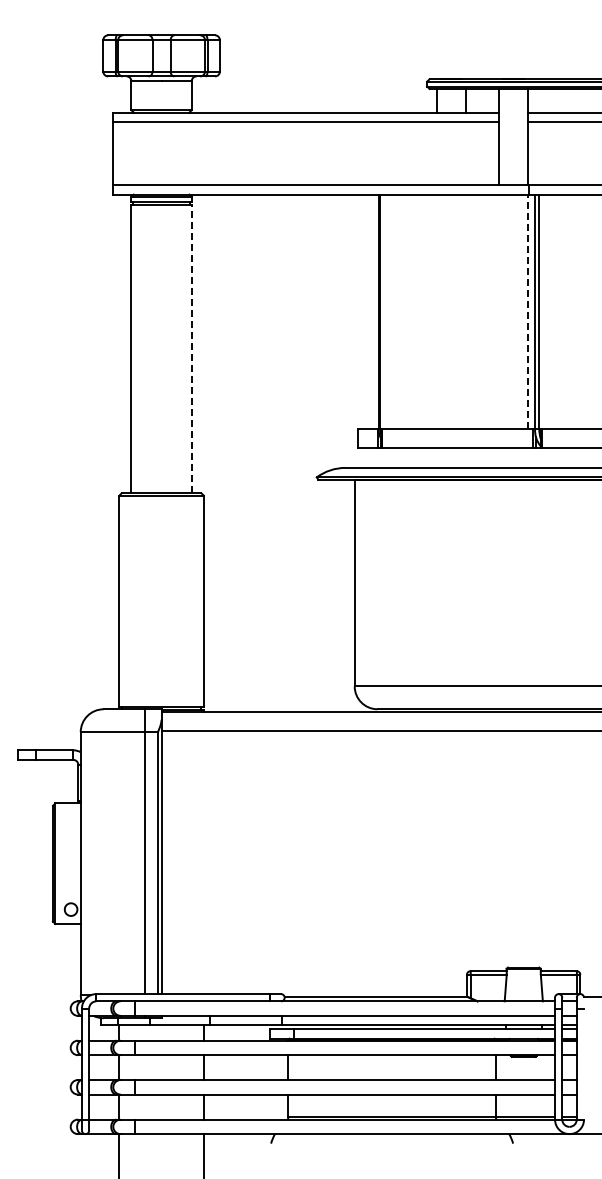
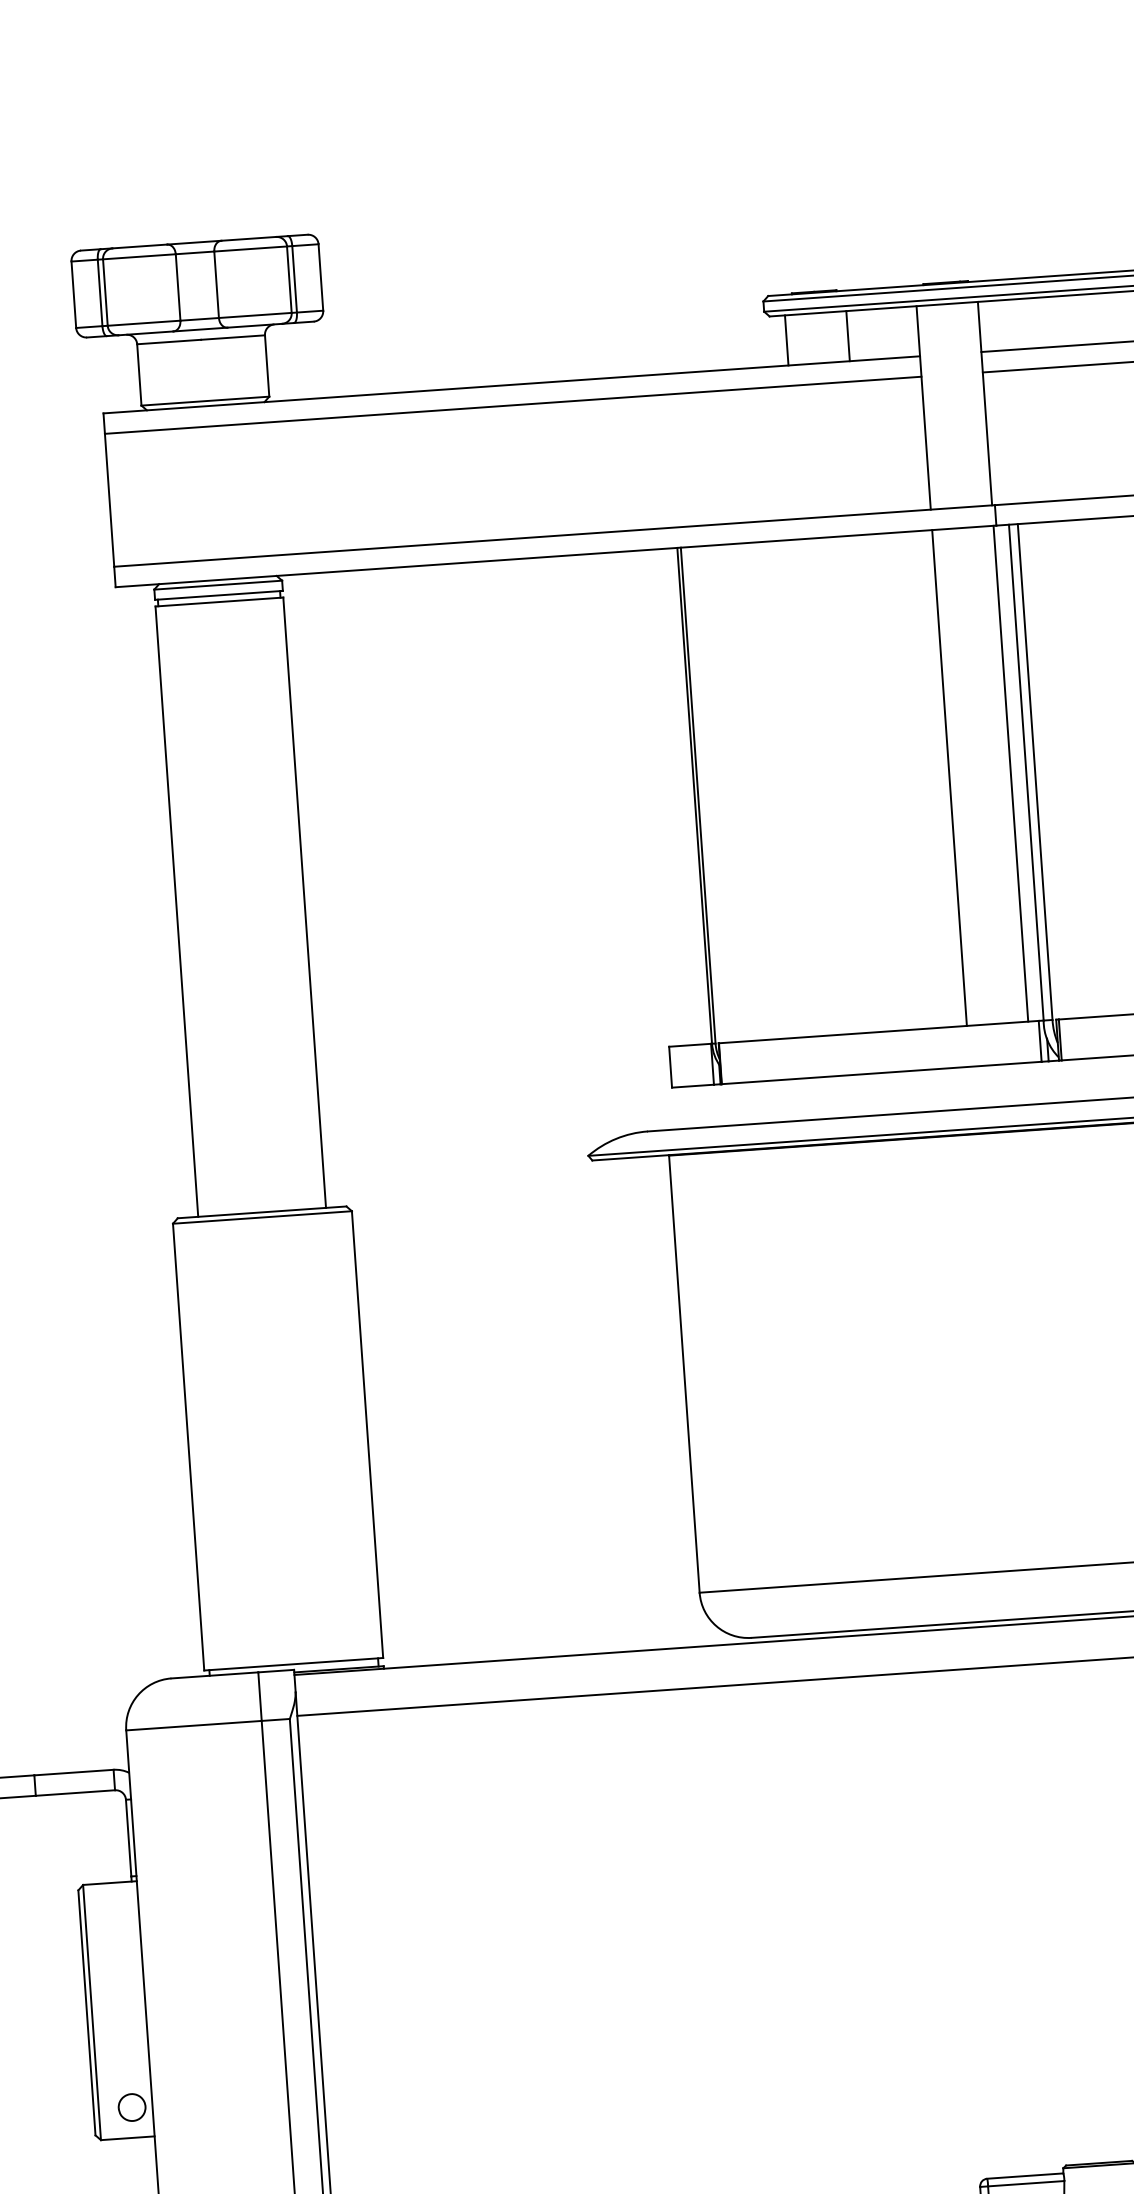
line: (498, 311) -> (948, 777), added
line: (527, 311) -> (1010, 773), dashed -> solid
line: (191, 348) -> (304, 901), dashed -> solid

